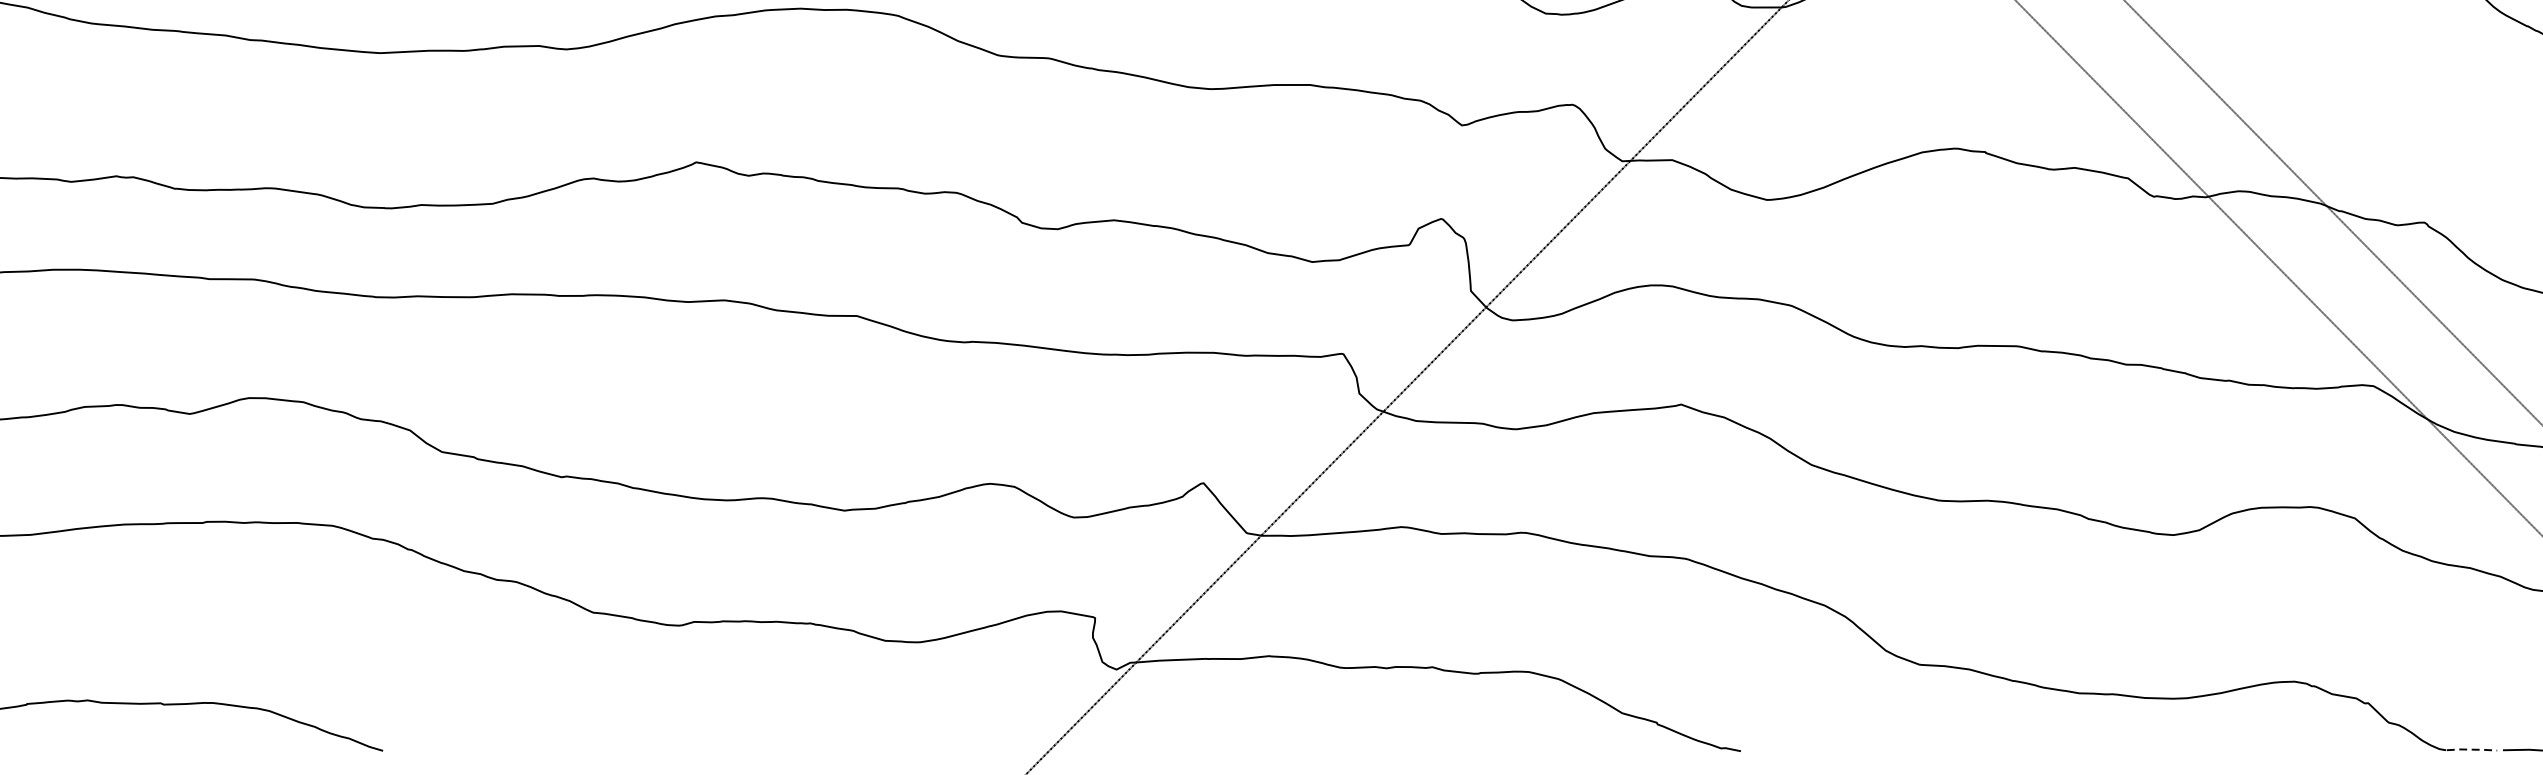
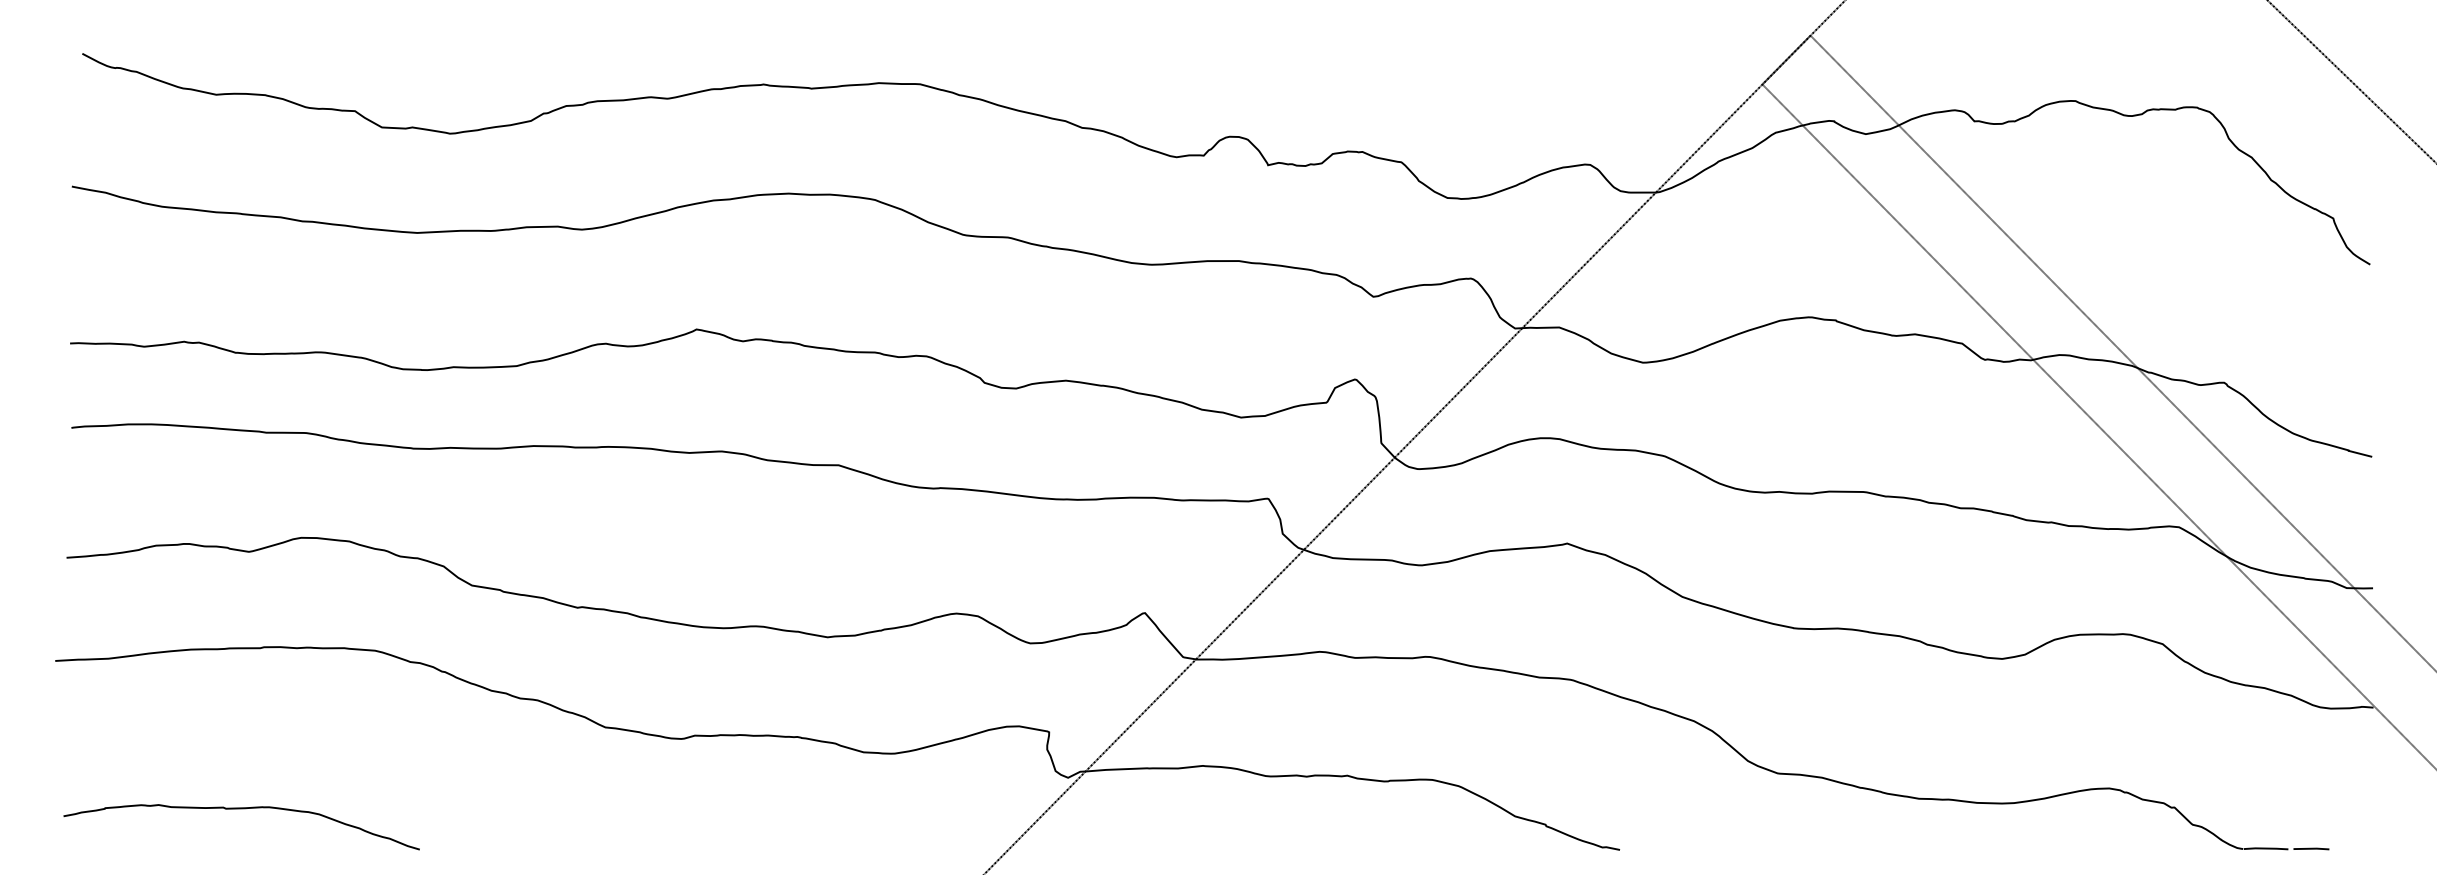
line: (2472, 749) -> (2266, 848), dashed -> solid

